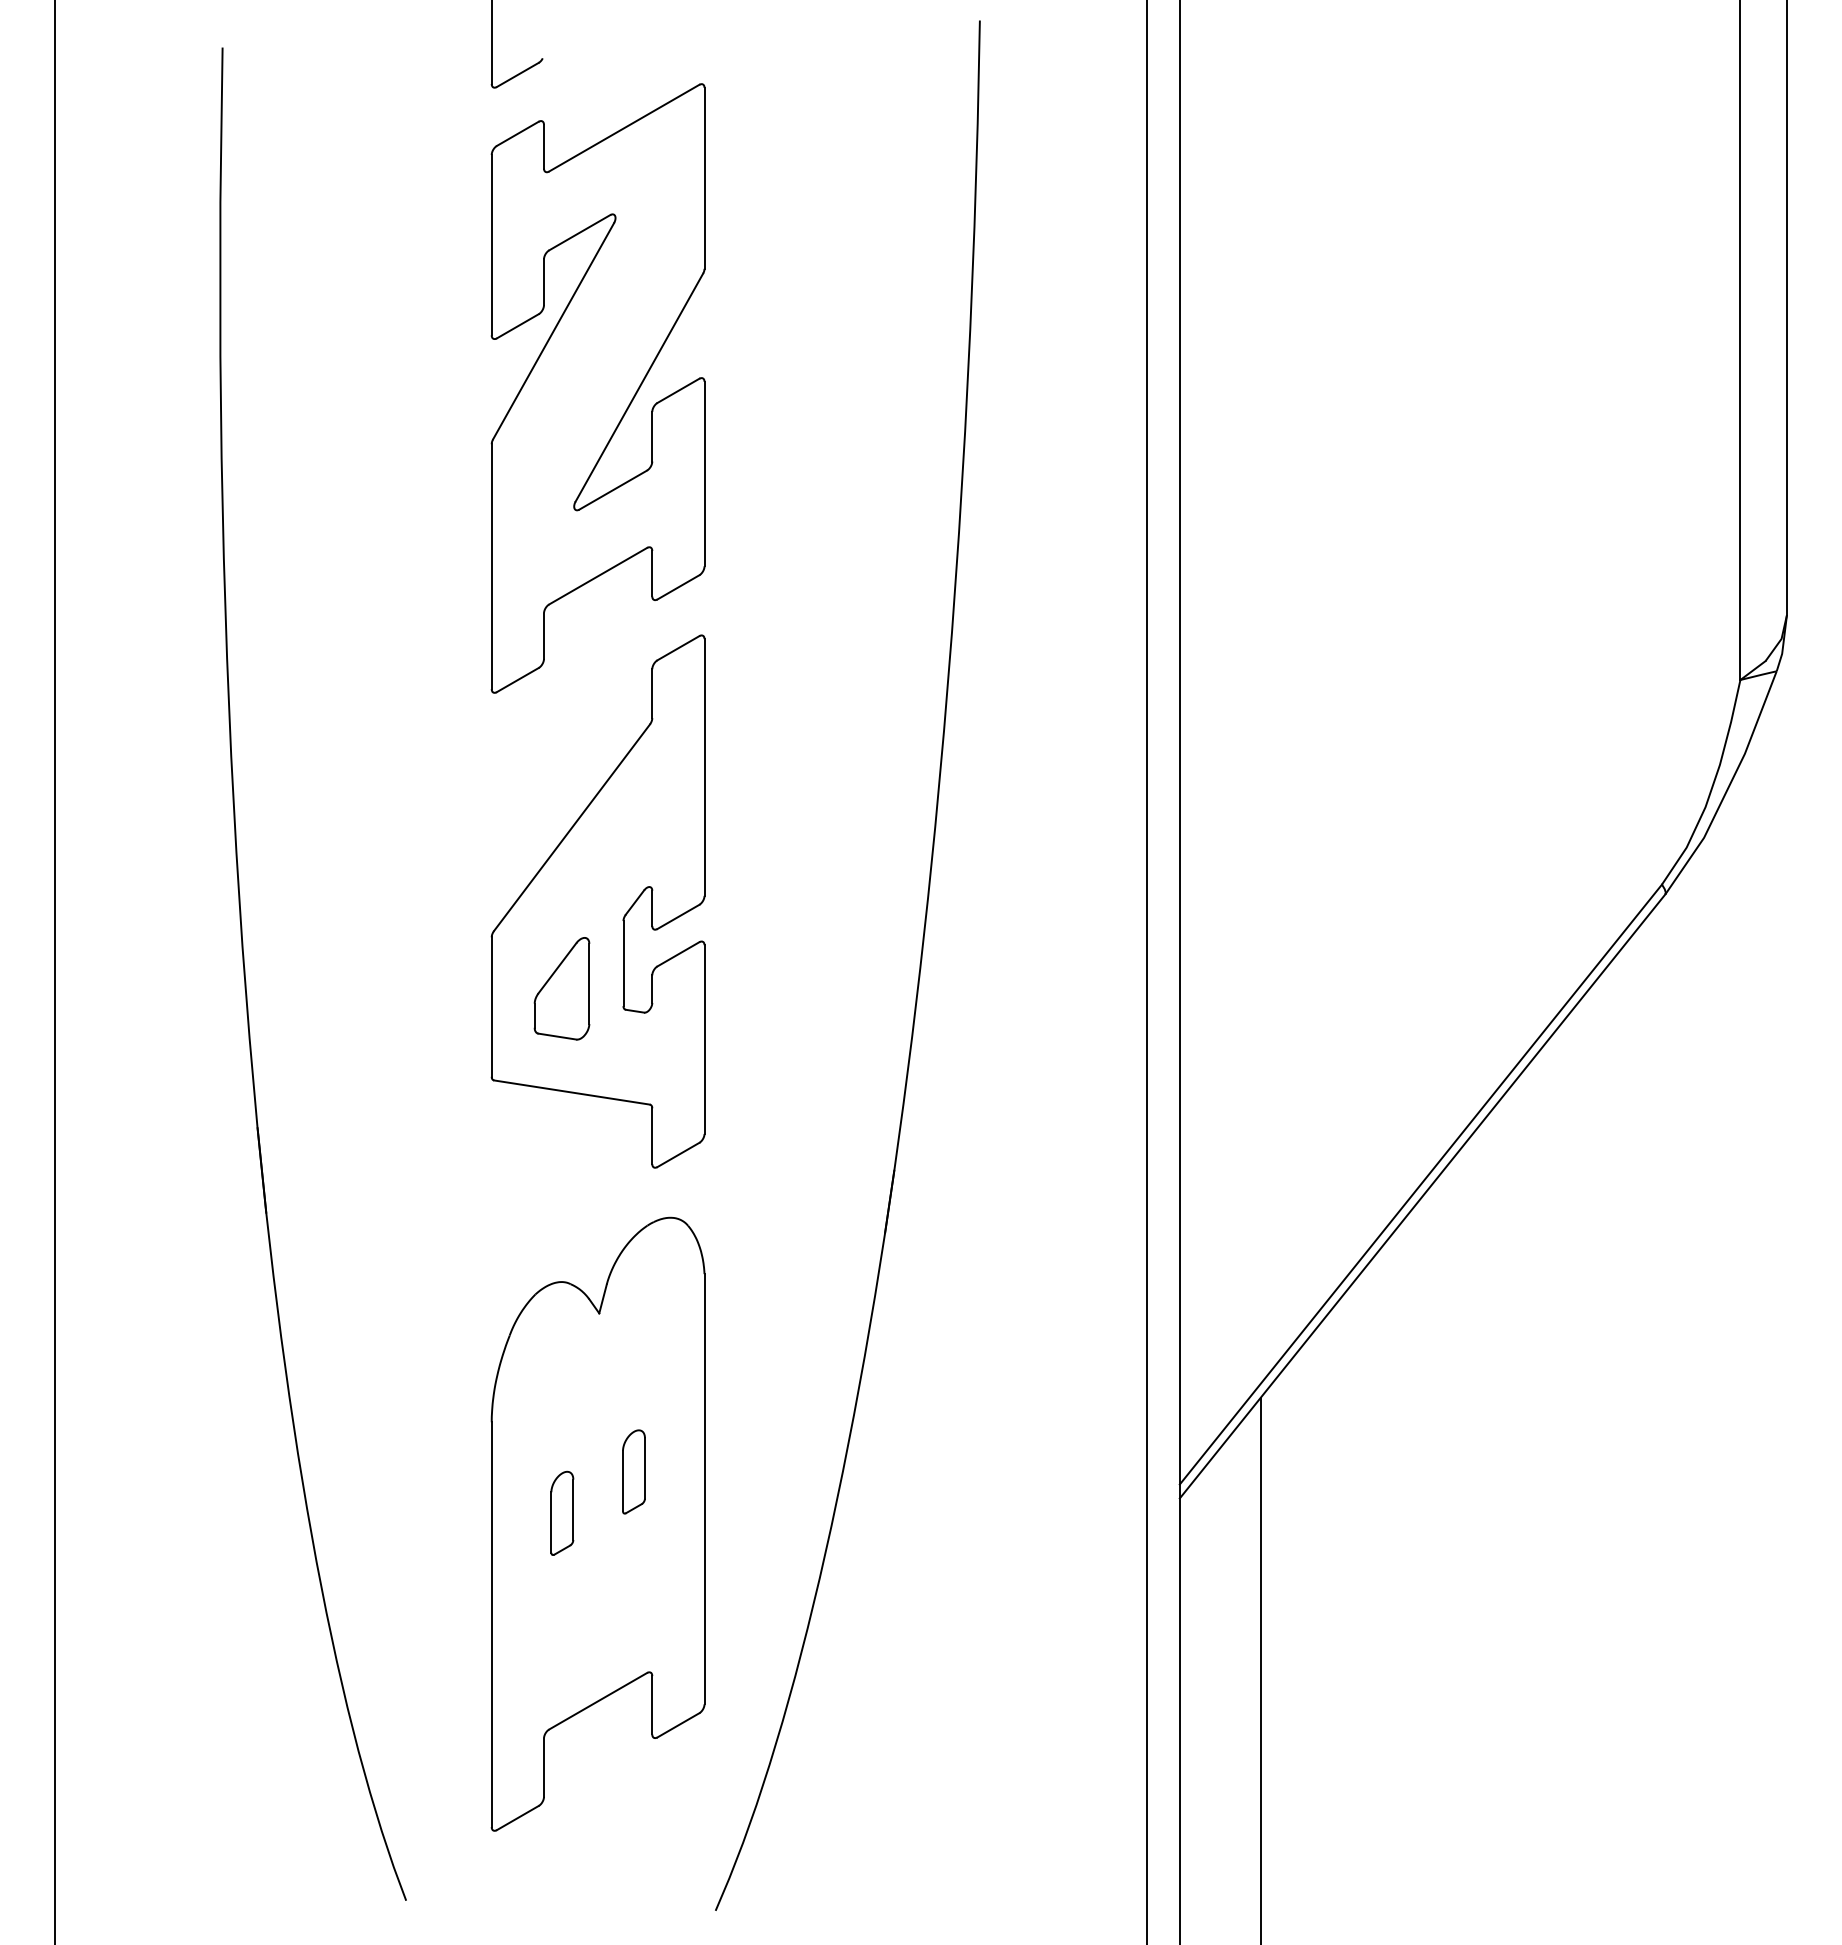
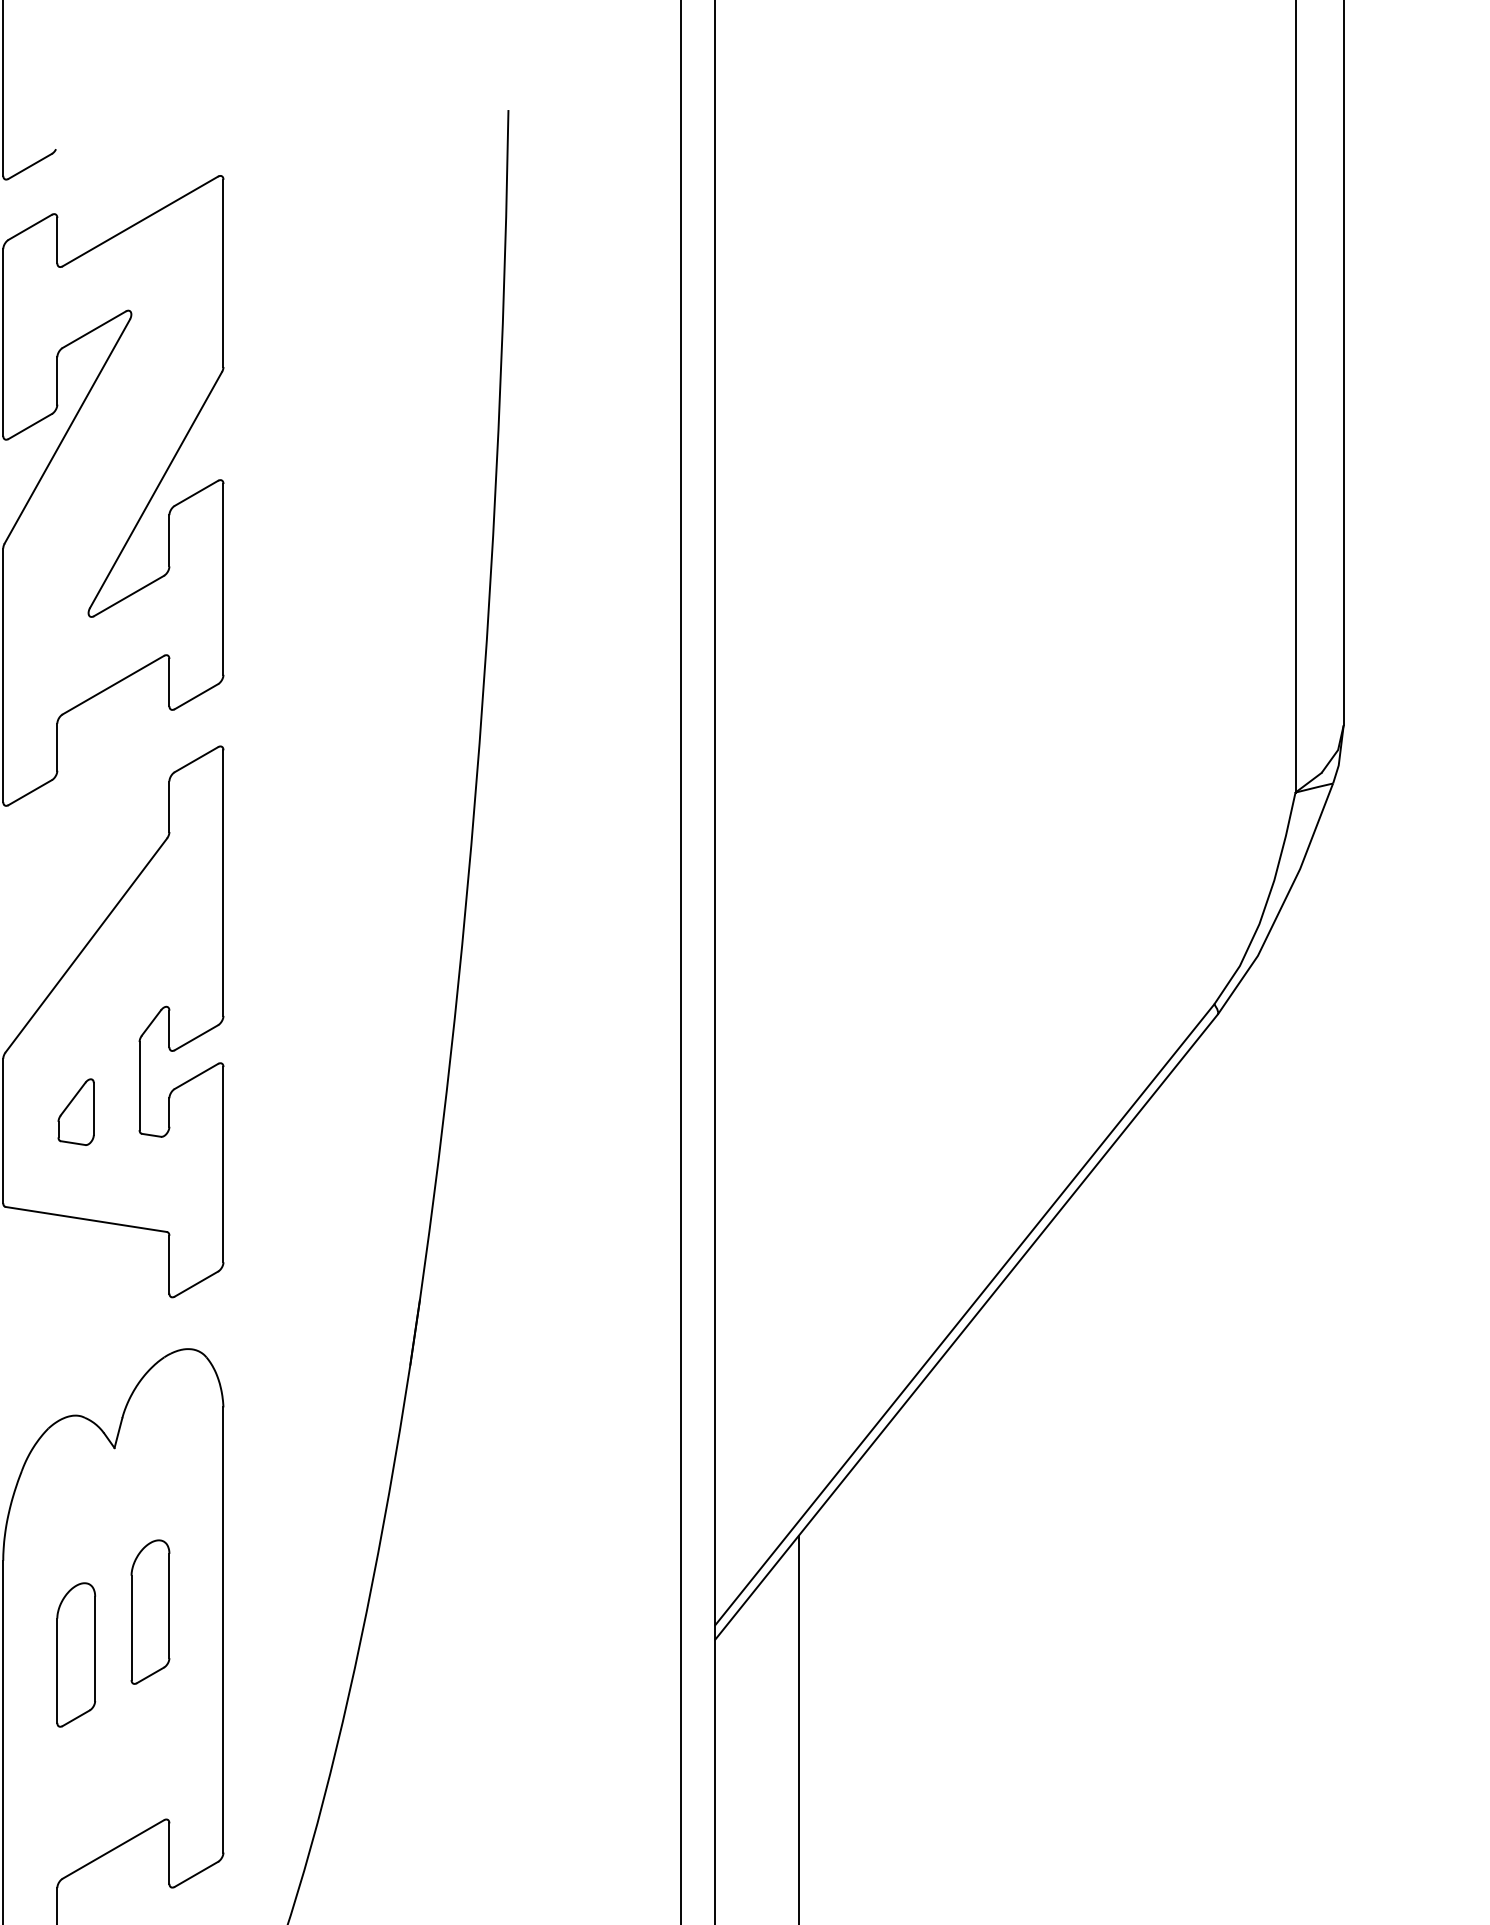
part: (562, 988) -> (76, 1111), size x0.62
part: (633, 1471) -> (149, 1611), size x1.67
part: (562, 1513) -> (76, 1655), size x1.67

